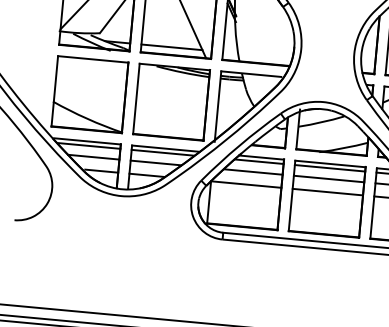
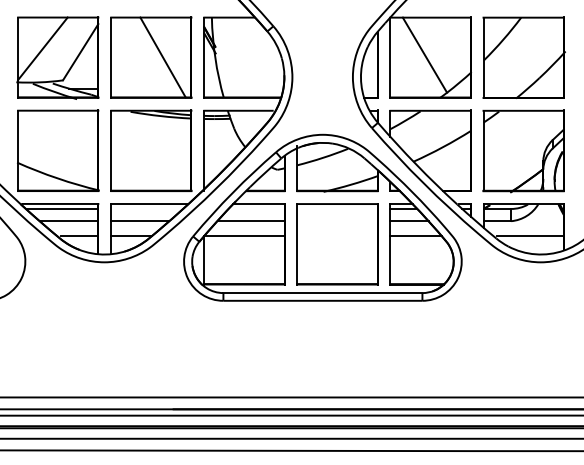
line: (171, 47) -> (145, 88), removed
line: (162, 152) -> (146, 208), removed
line: (259, 161) -> (256, 208), removed
line: (330, 167) -> (337, 208), removed
line: (329, 179) -> (337, 221), removed
line: (327, 192) -> (337, 236), removed

